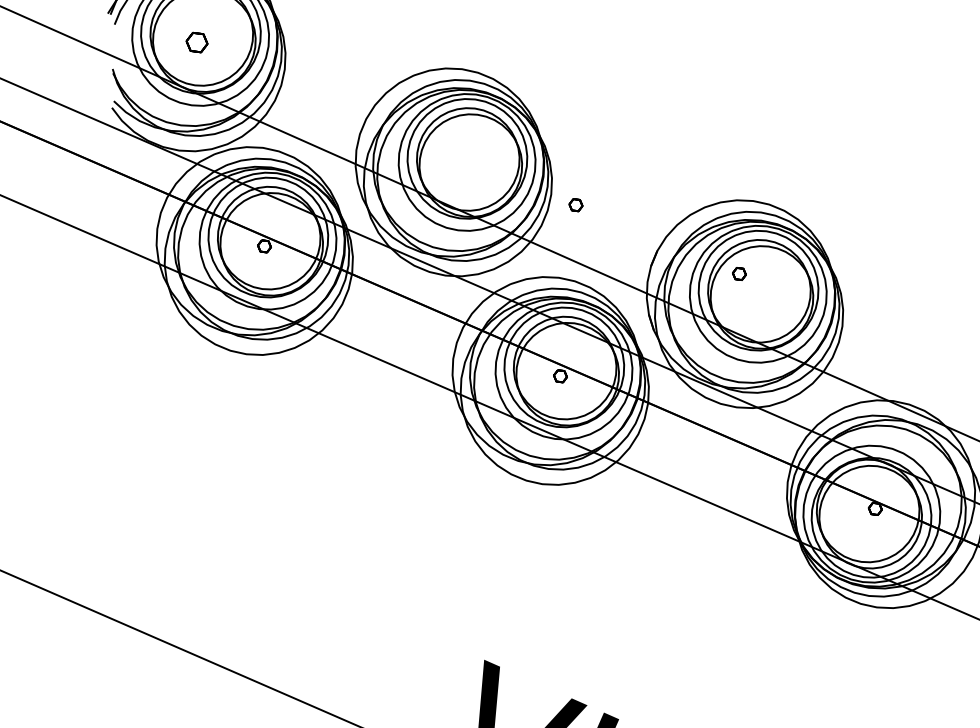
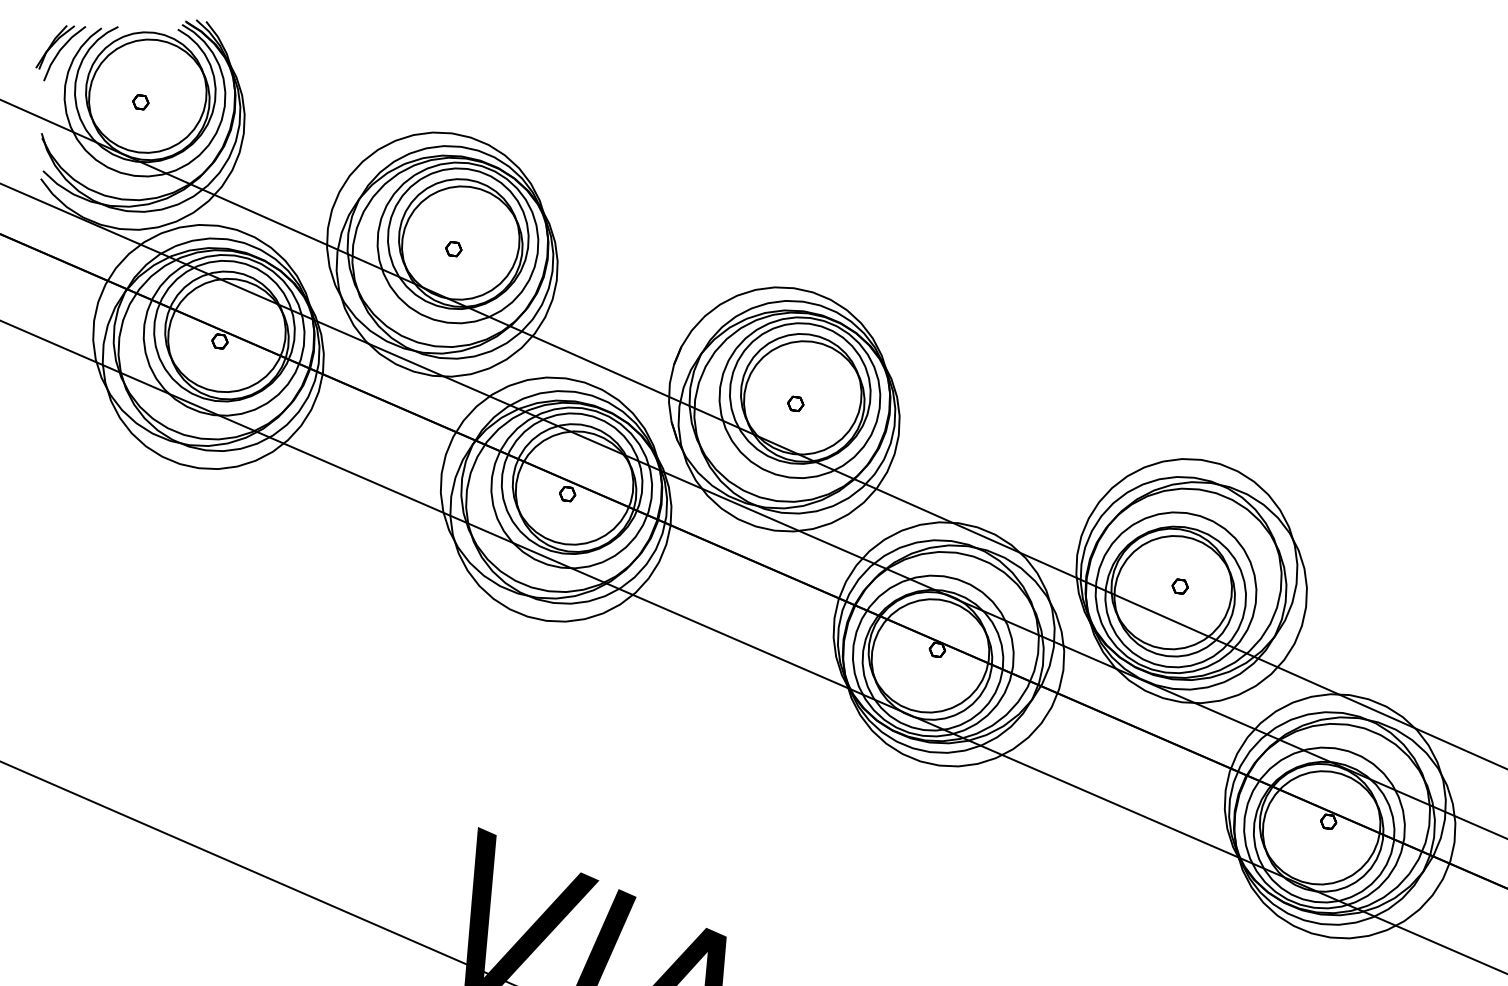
part: (196, 42) -> (140, 102), size x0.62
part: (575, 205) -> (453, 249), moved
part: (739, 273) -> (795, 403), moved

